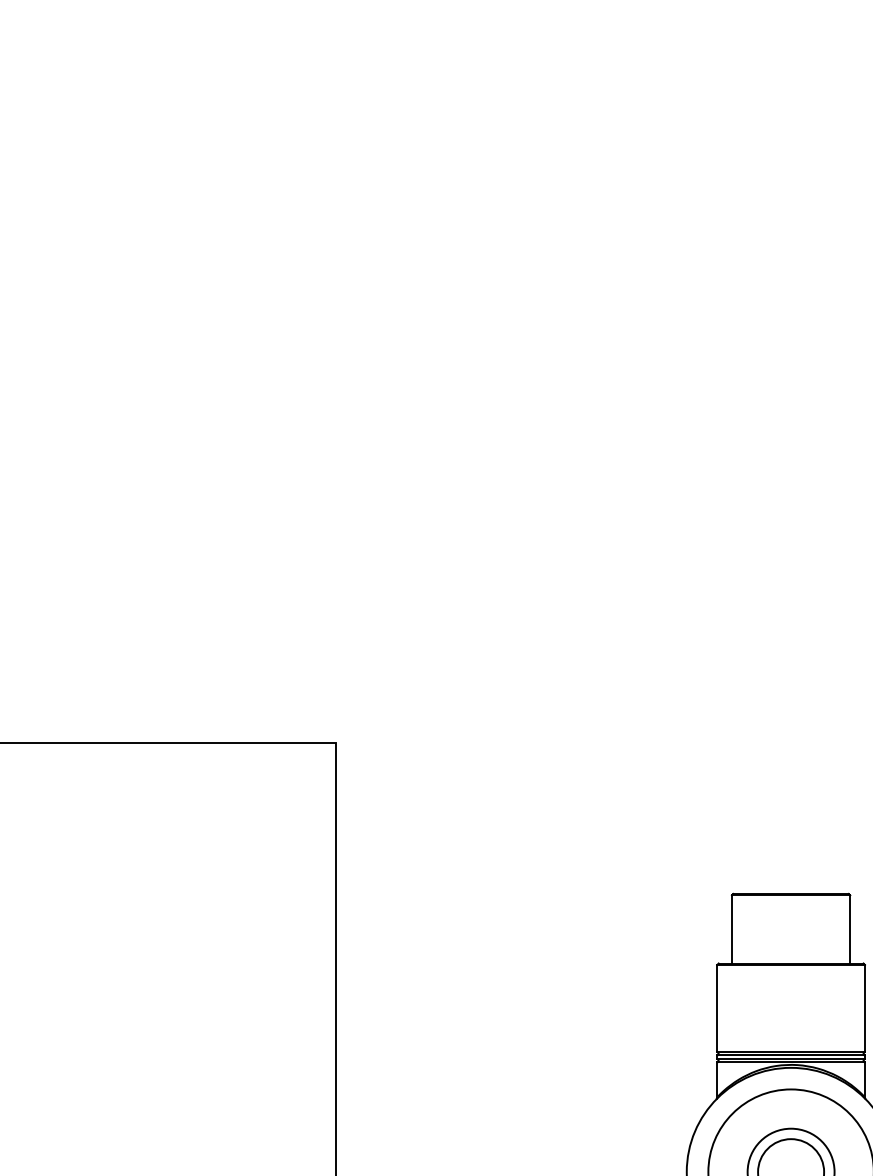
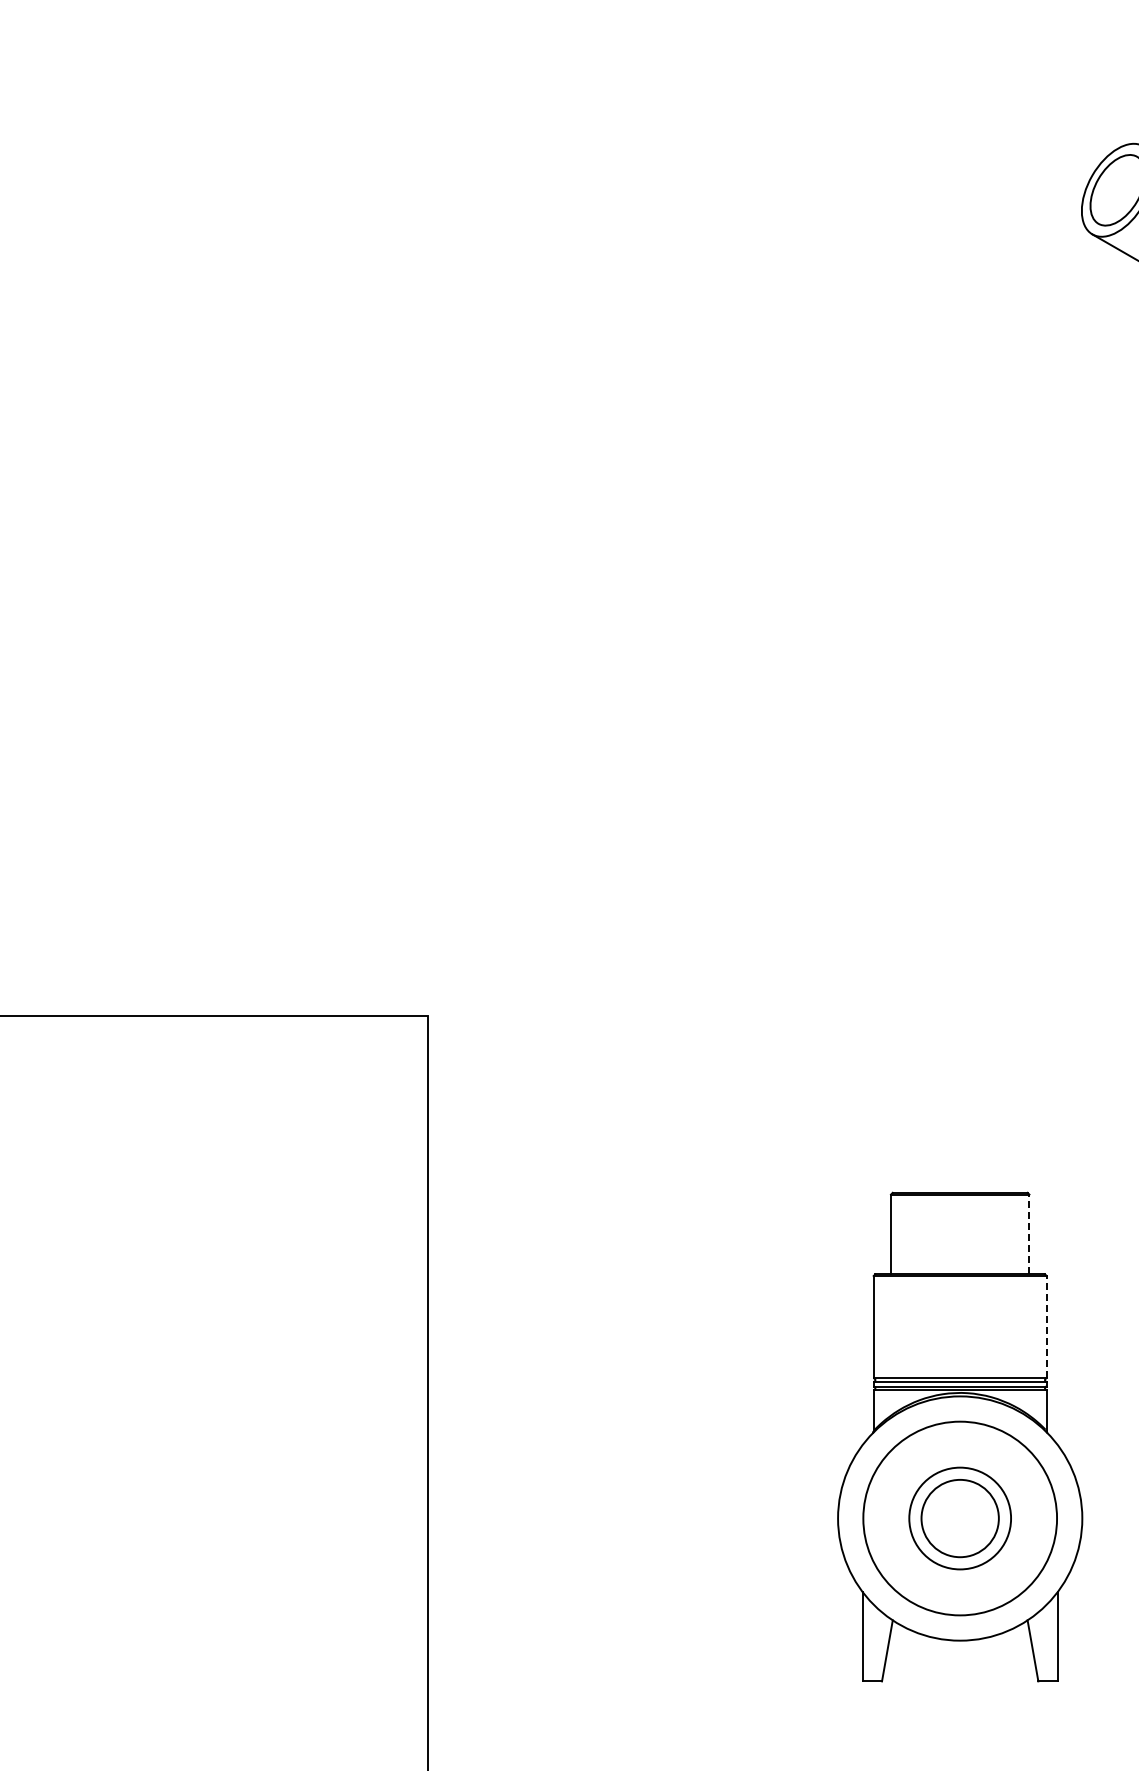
line: (850, 929) -> (1029, 1234), solid -> dashed
line: (864, 1008) -> (1046, 1326), solid -> dashed

